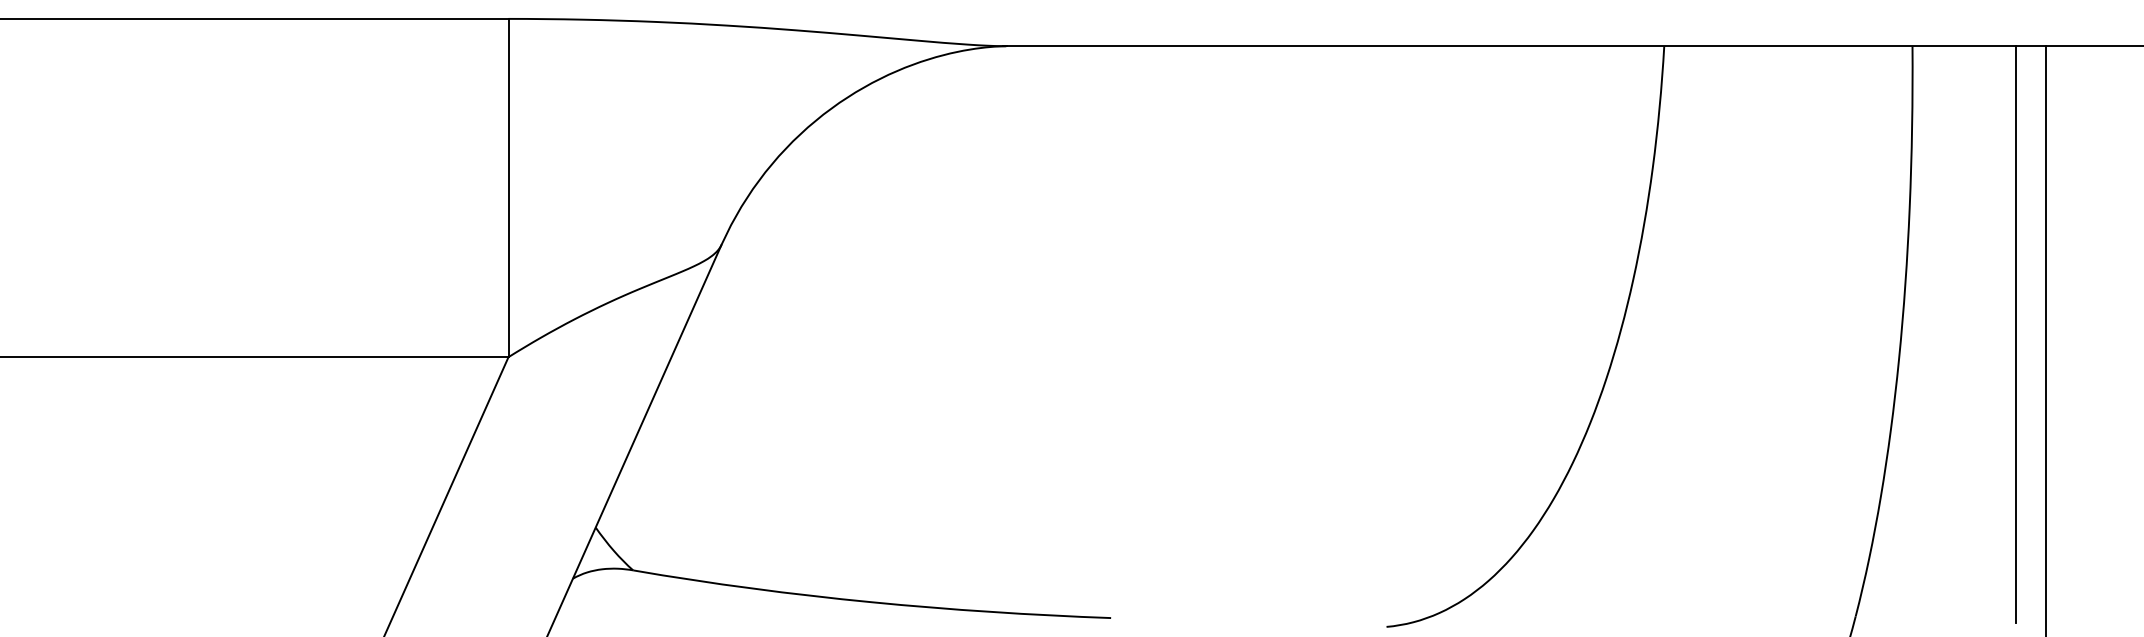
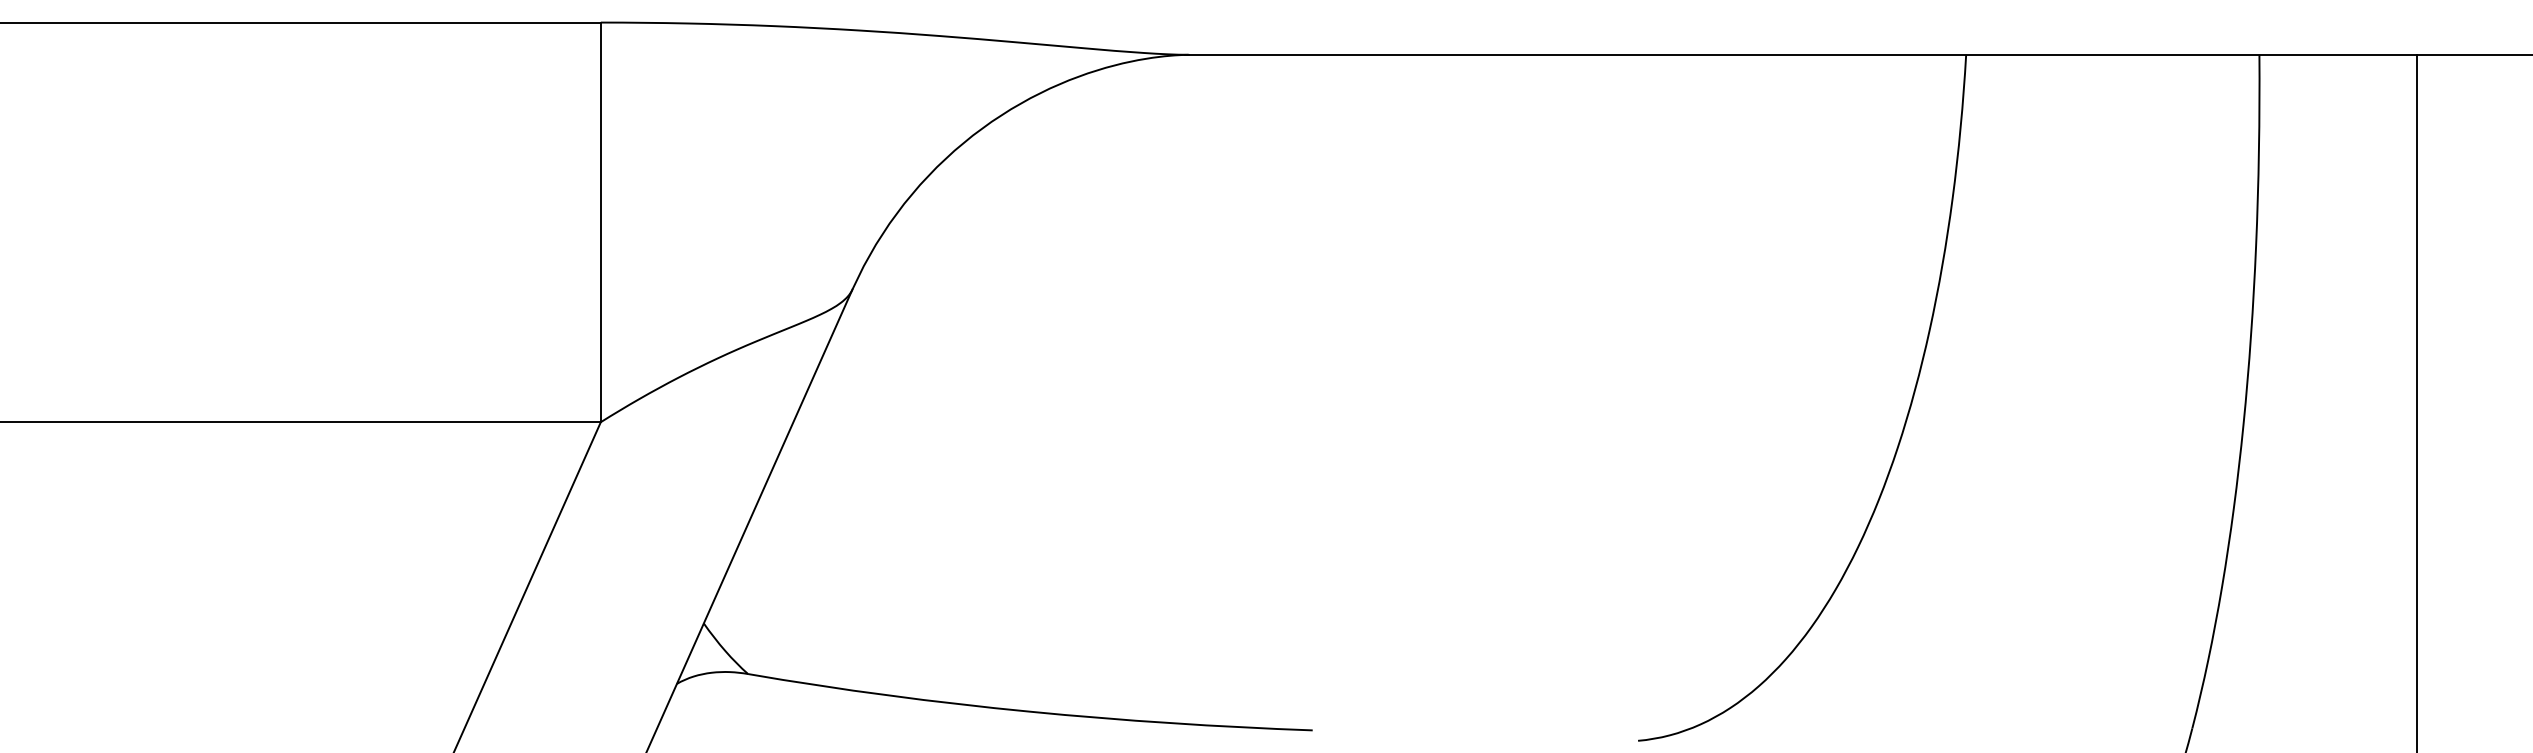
line: (2015, 334) -> (2381, 395), removed

